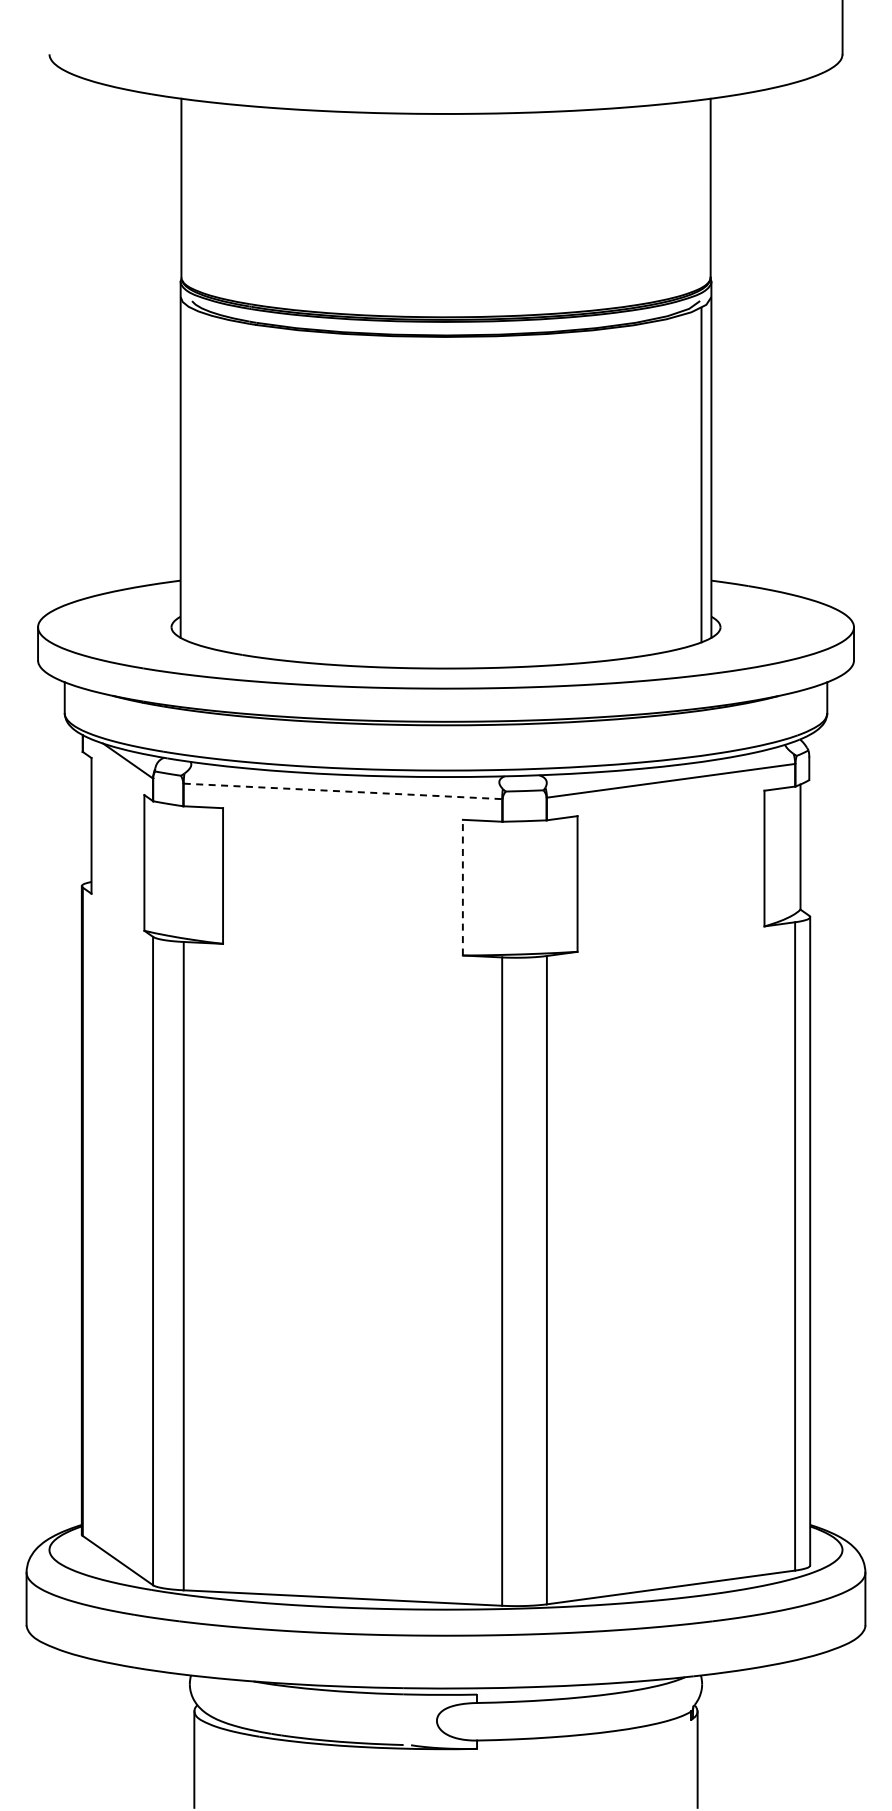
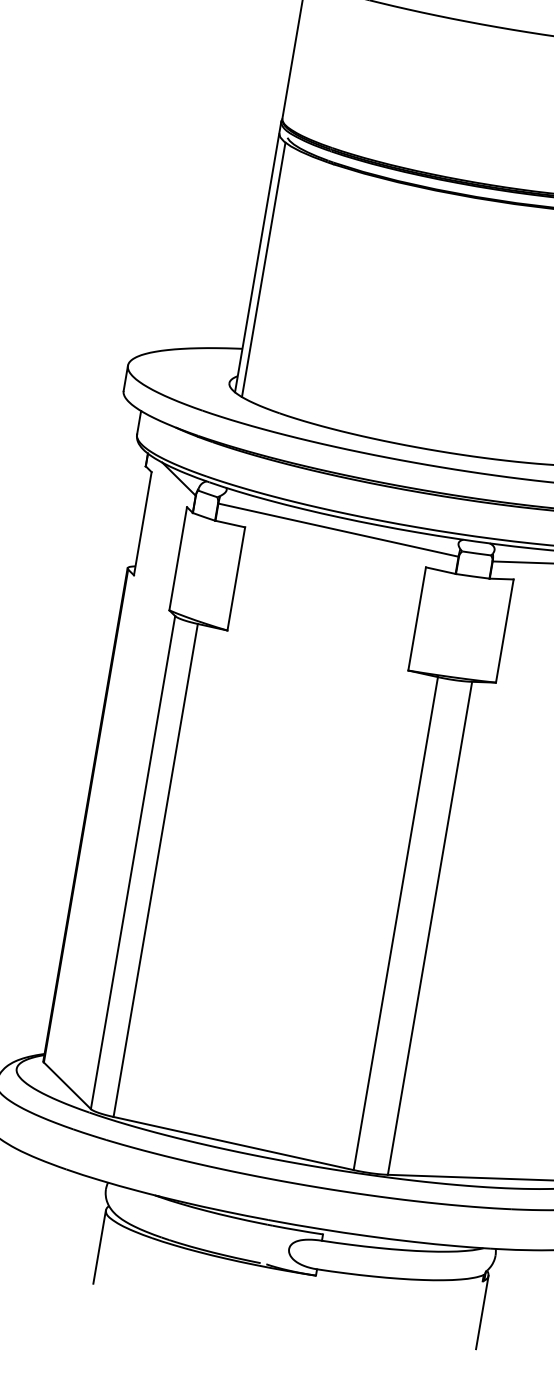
line: (190, 474) -> (263, 269), added
line: (343, 791) -> (338, 530), dashed -> solid
line: (462, 887) -> (416, 618), dashed -> solid

